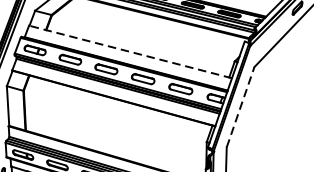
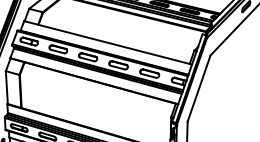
line: (131, 51) -> (108, 42), dashed -> solid
line: (241, 107) -> (199, 88), dashed -> solid

